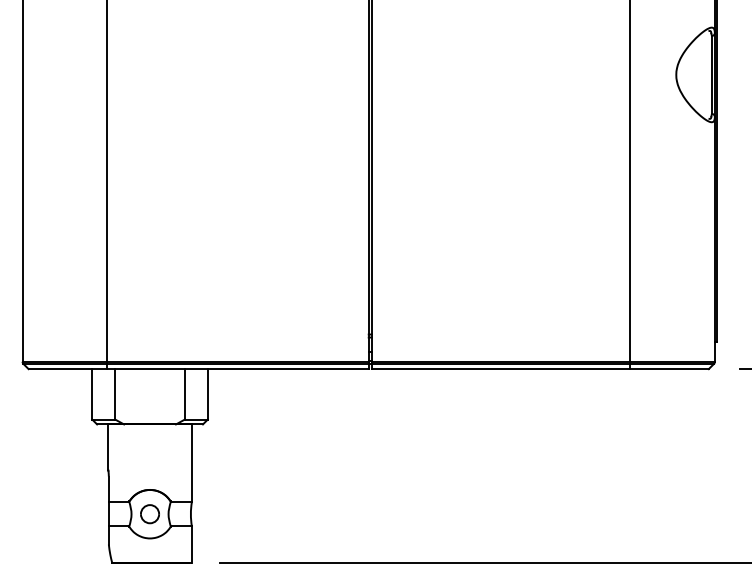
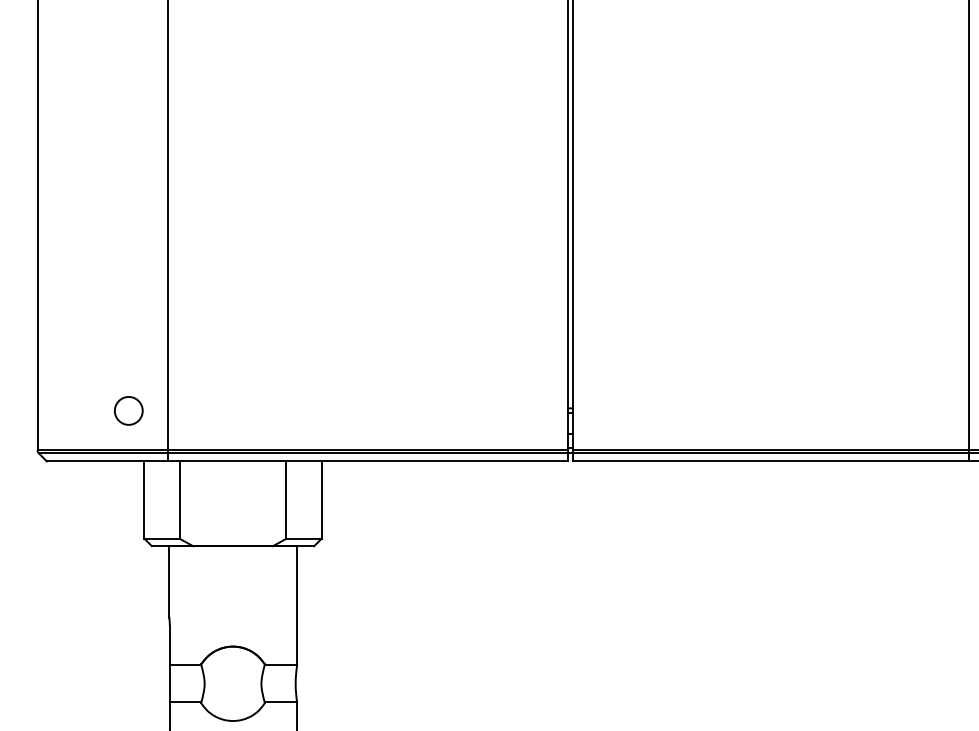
part: (149, 514) -> (127, 411), moved

